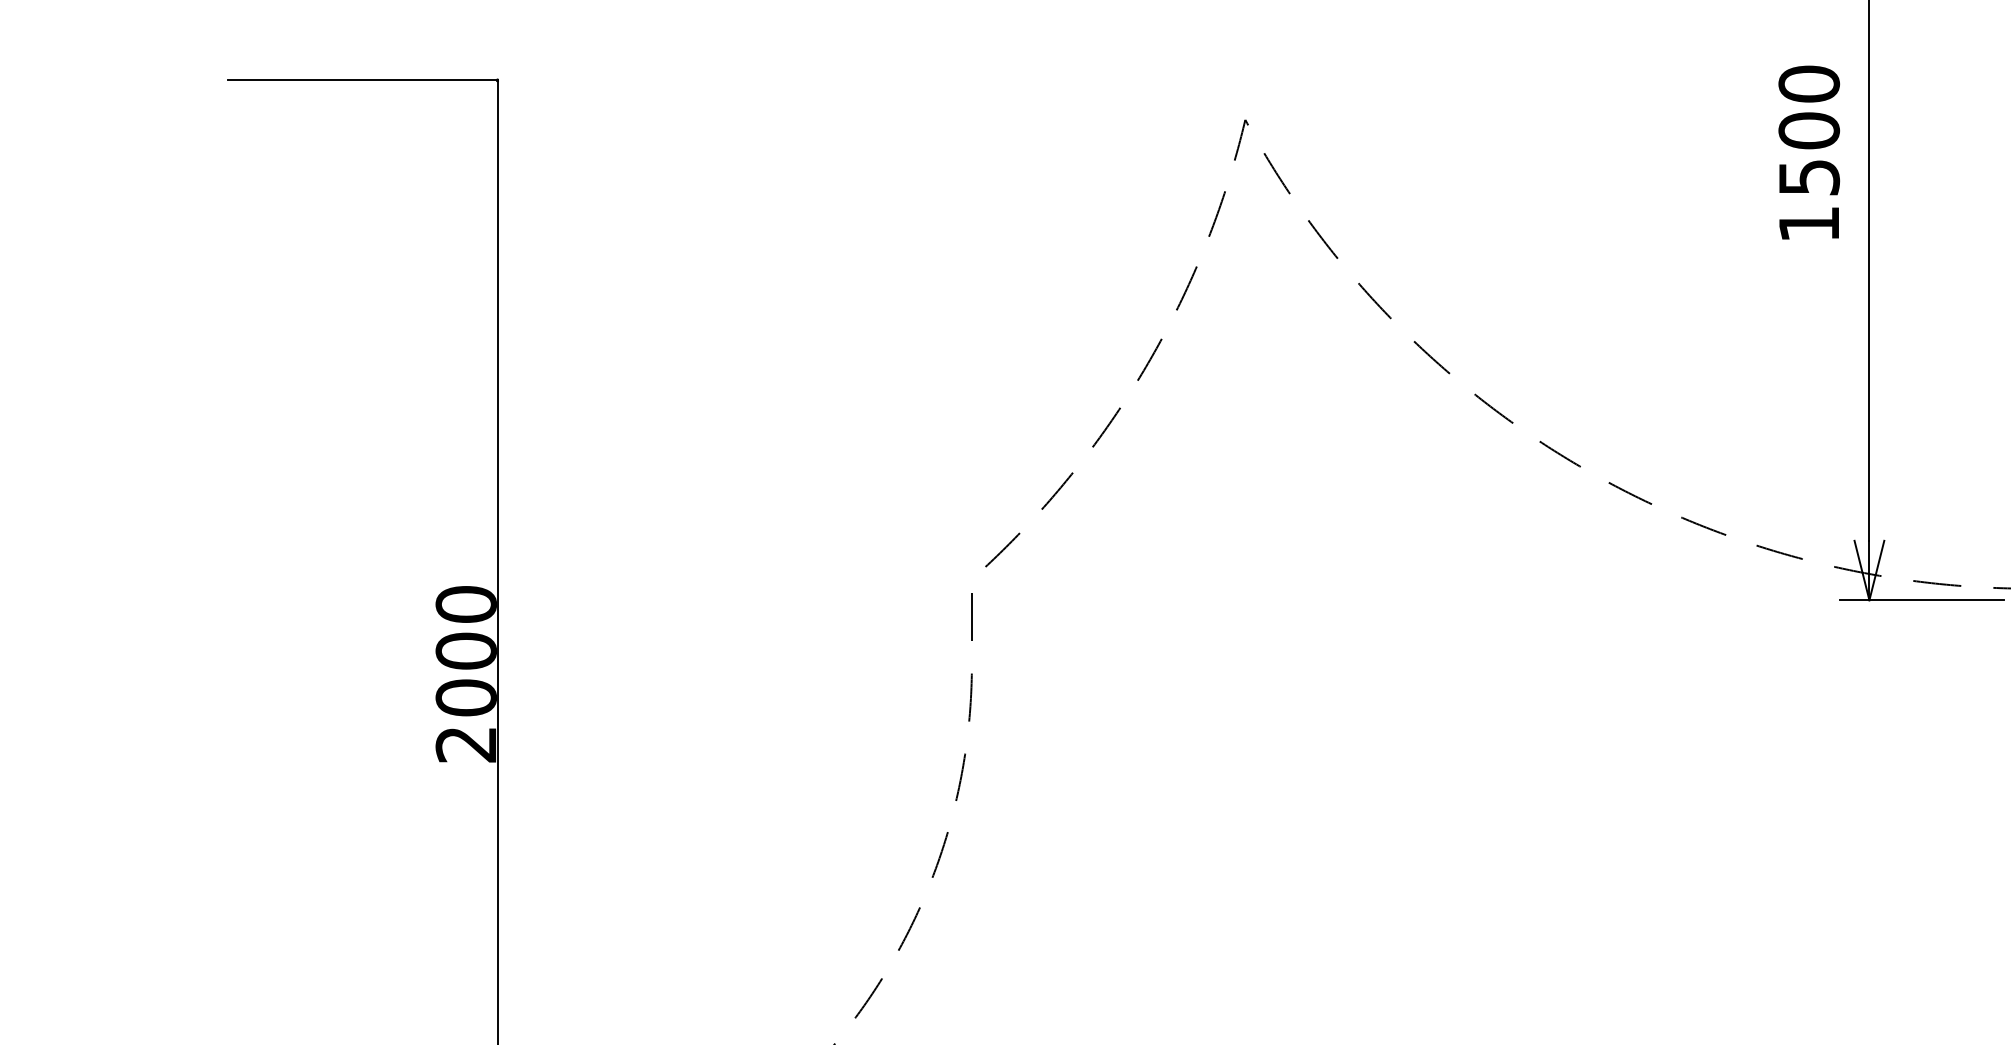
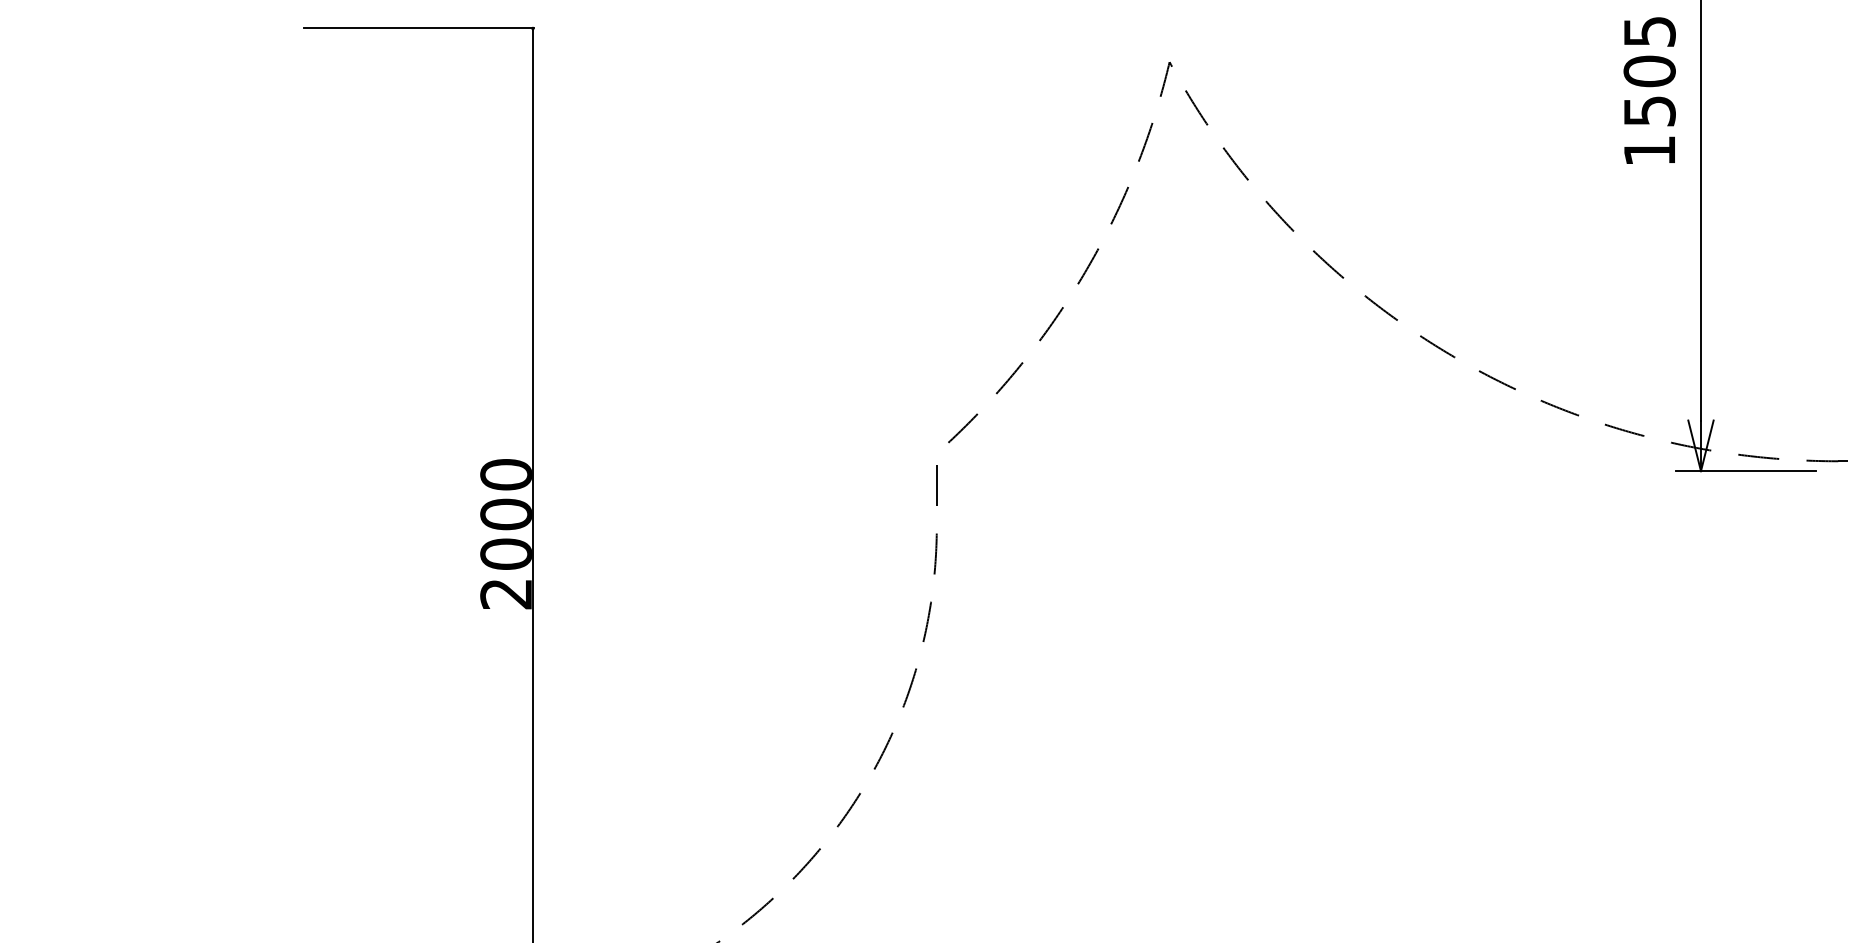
text: (1808, 83) -> (1649, 31), 1500 -> 1505

